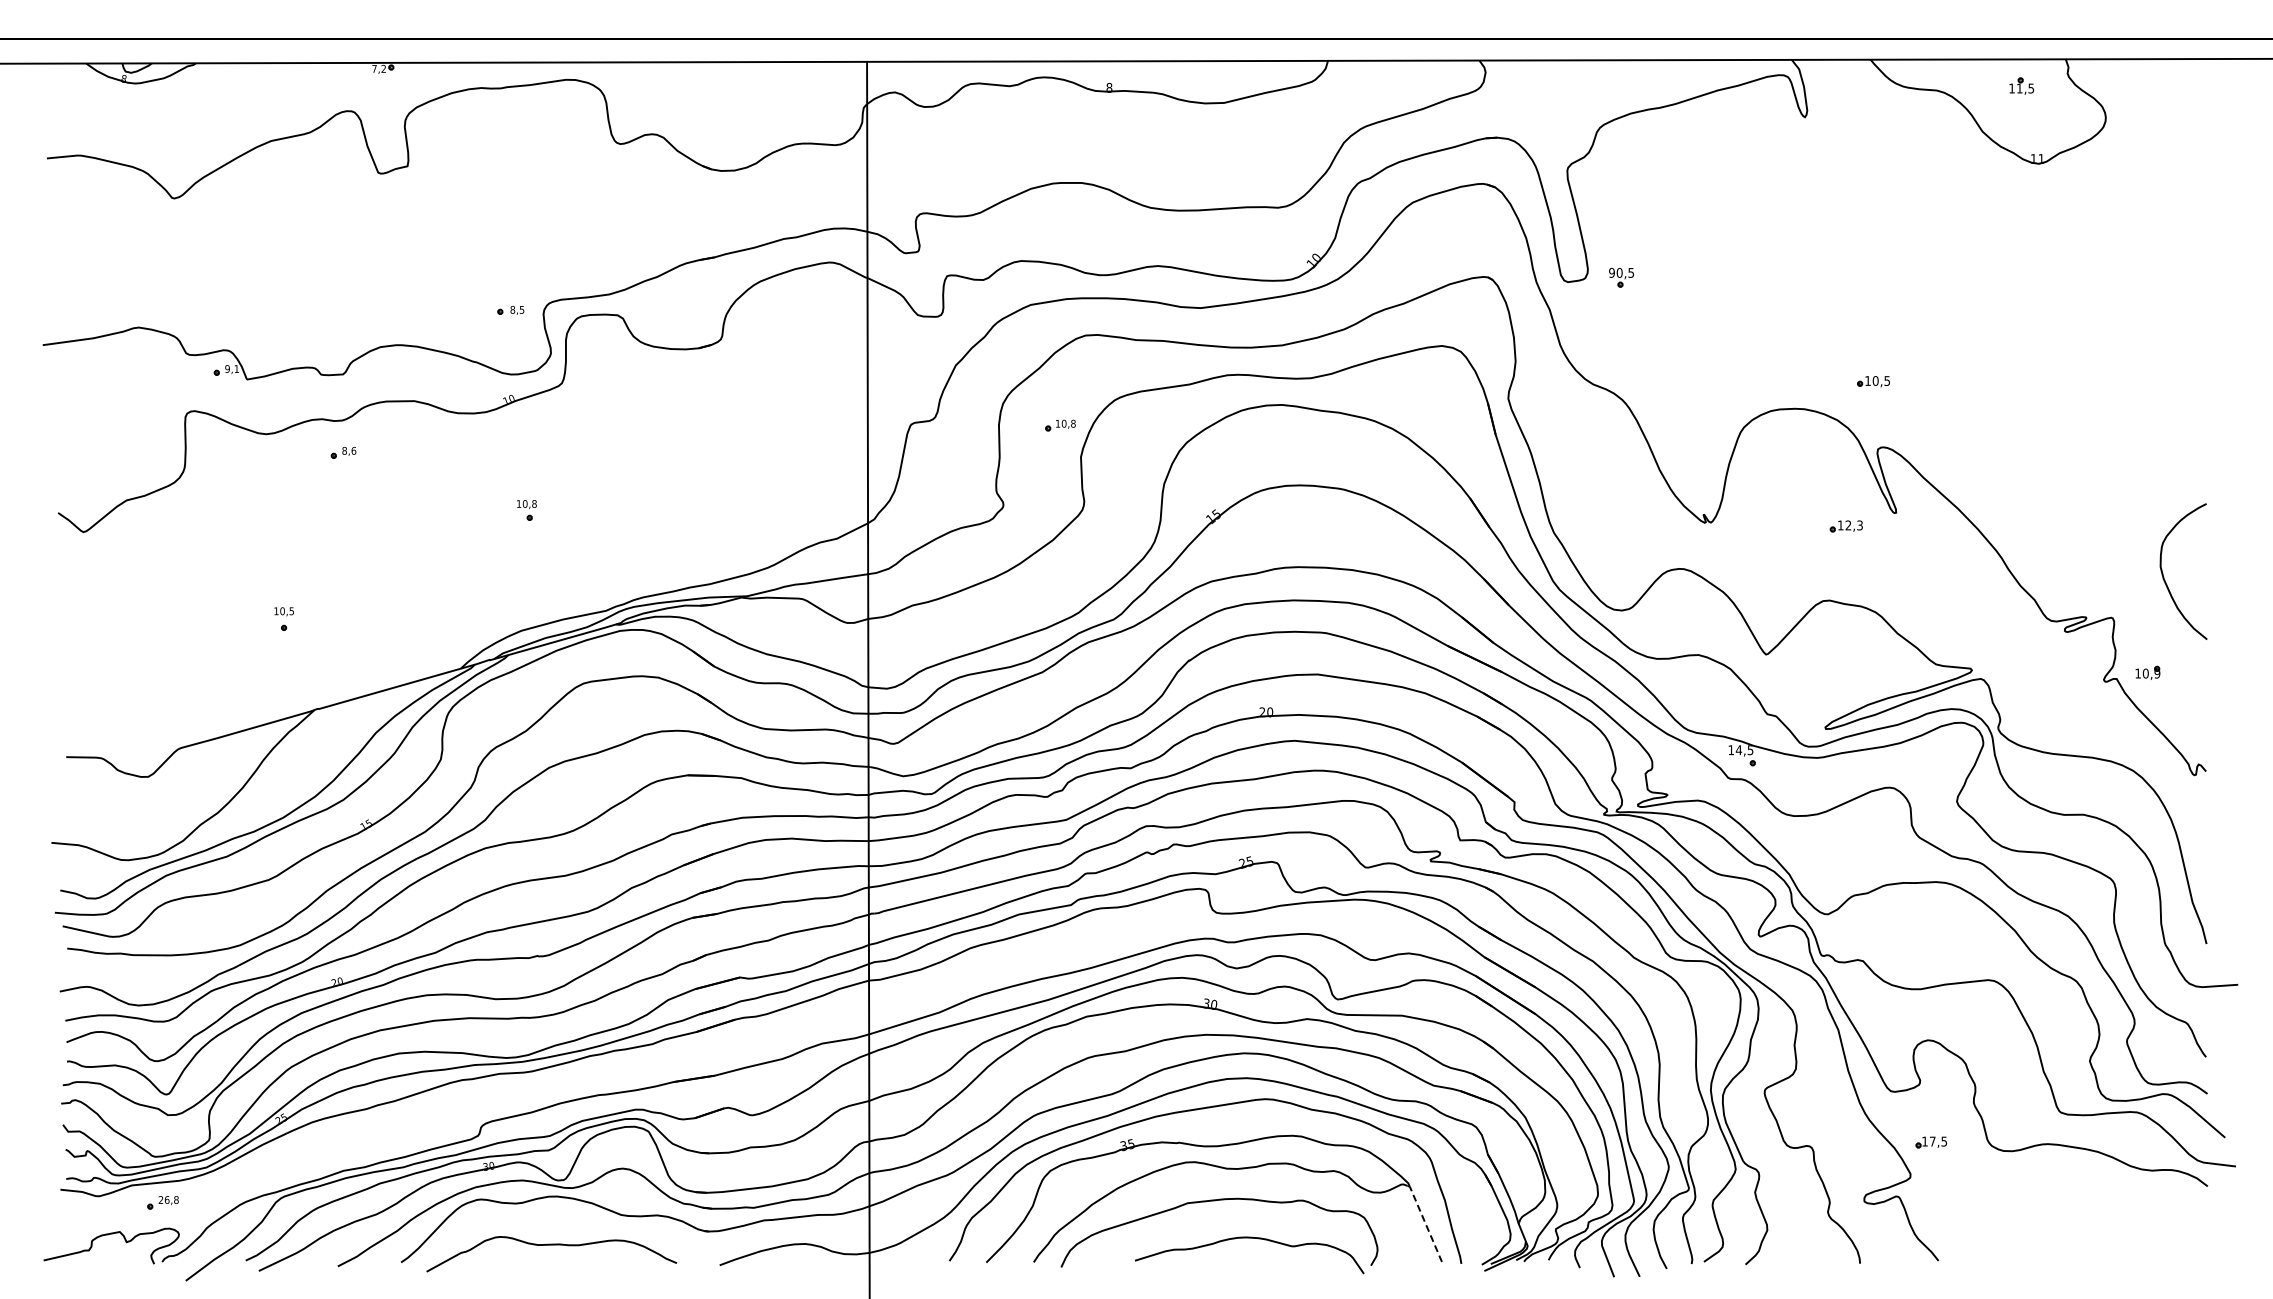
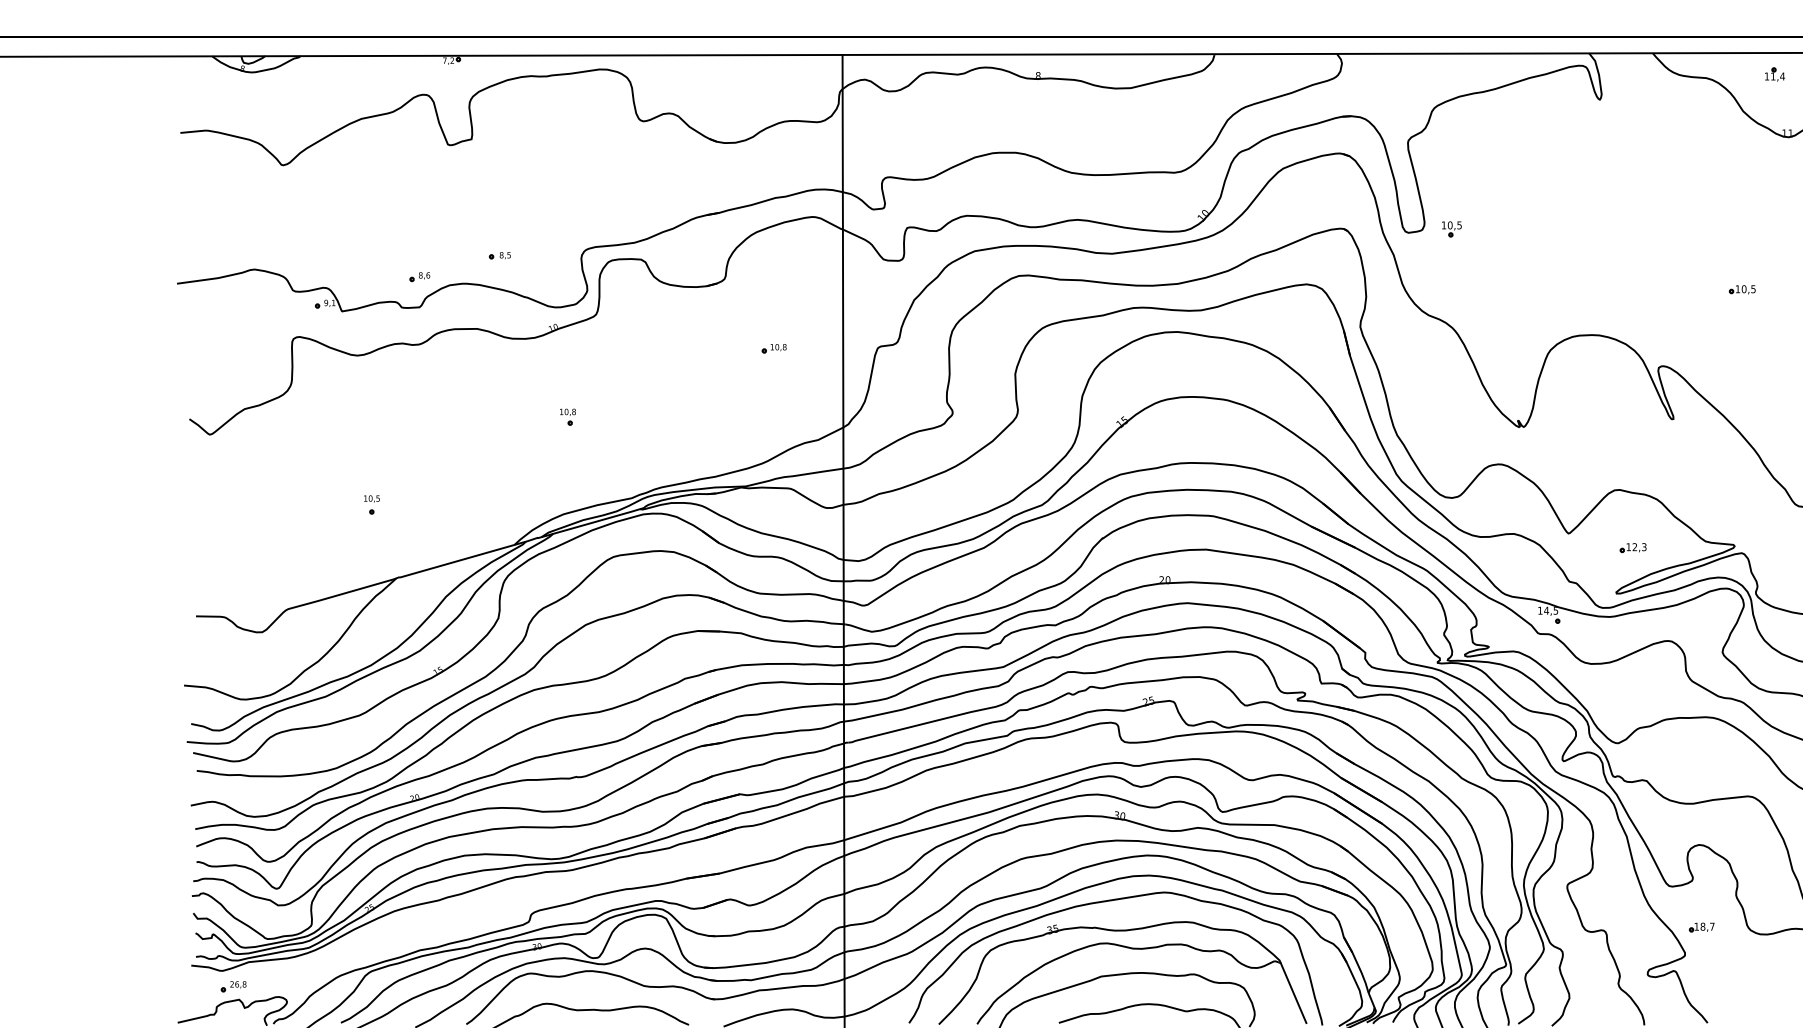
text: (2031, 88) -> (1782, 76), 11,5 -> 11,4
text: (1611, 272) -> (1443, 225), 90,5 -> 10,5
part: (510, 310) -> (499, 255), moved
part: (1873, 381) -> (1742, 289), moved
part: (1060, 425) -> (774, 348), moved
part: (343, 452) -> (419, 276), moved
part: (1845, 526) -> (1632, 548), moved
text: (1938, 1141) -> (1707, 926), 17,5 -> 18,7
part: (162, 1202) -> (233, 986), moved
line: (1425, 1222) -> (1293, 992), dashed -> solid

